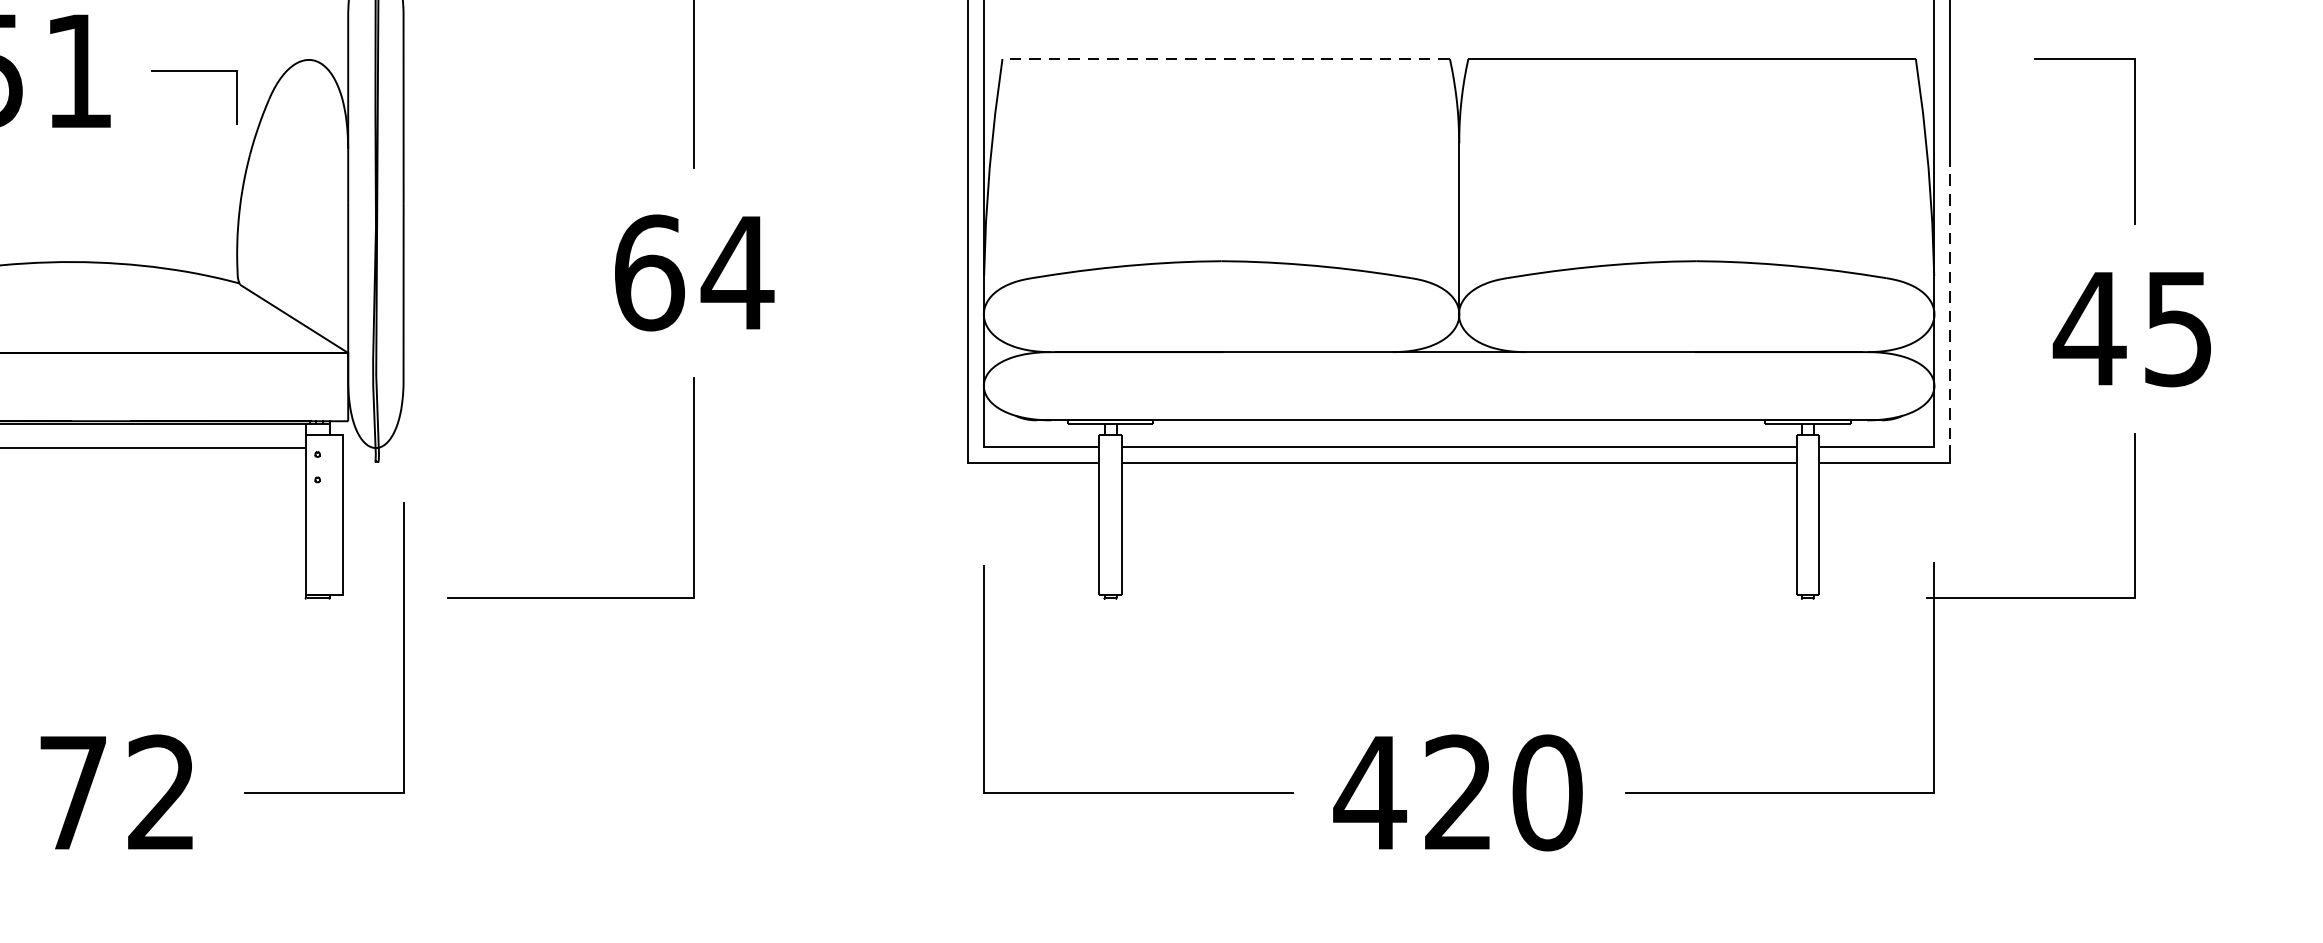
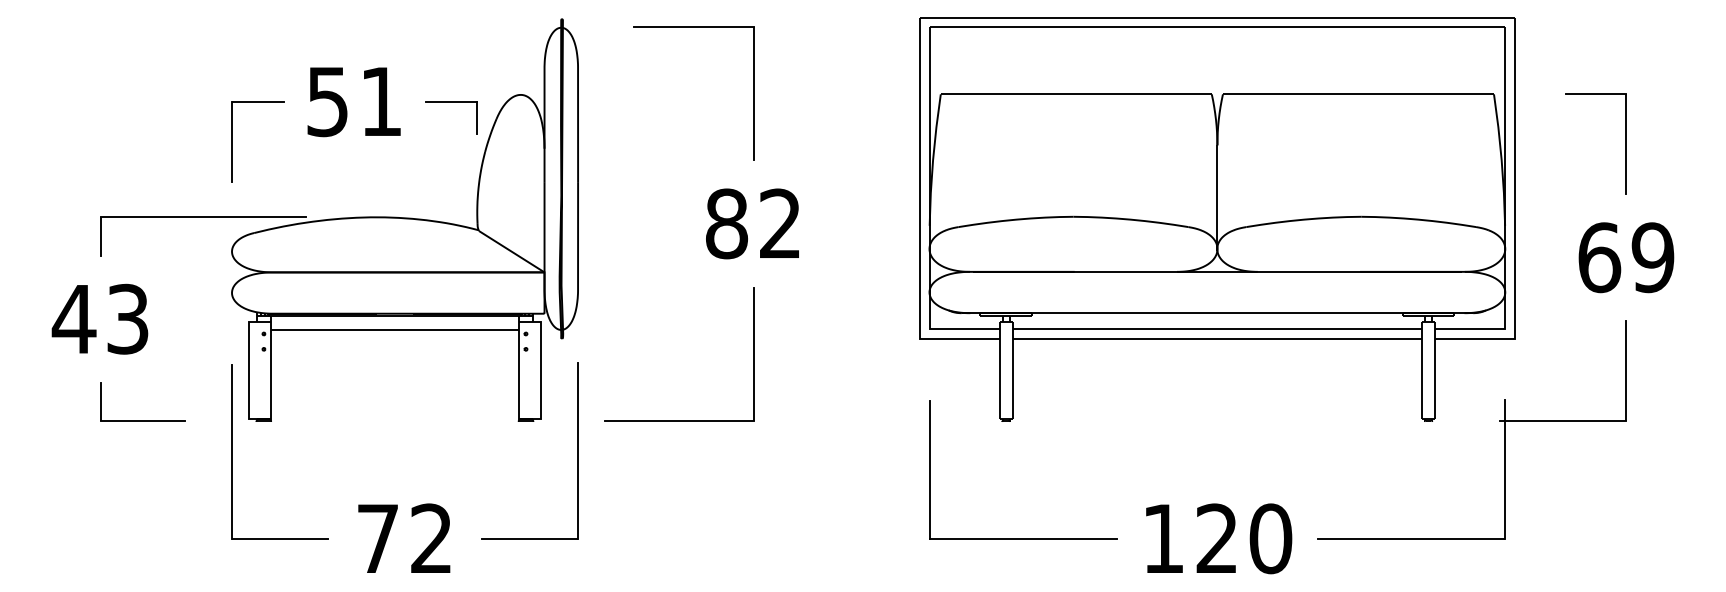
line: (1224, 59) -> (1075, 94), dashed -> solid
text: (694, 272) -> (754, 223), 64 -> 82
line: (1949, 300) -> (1514, 240), dashed -> solid
text: (2132, 328) -> (1625, 257), 45 -> 69
text: (1370, 792) -> (1163, 538), 420 -> 120

